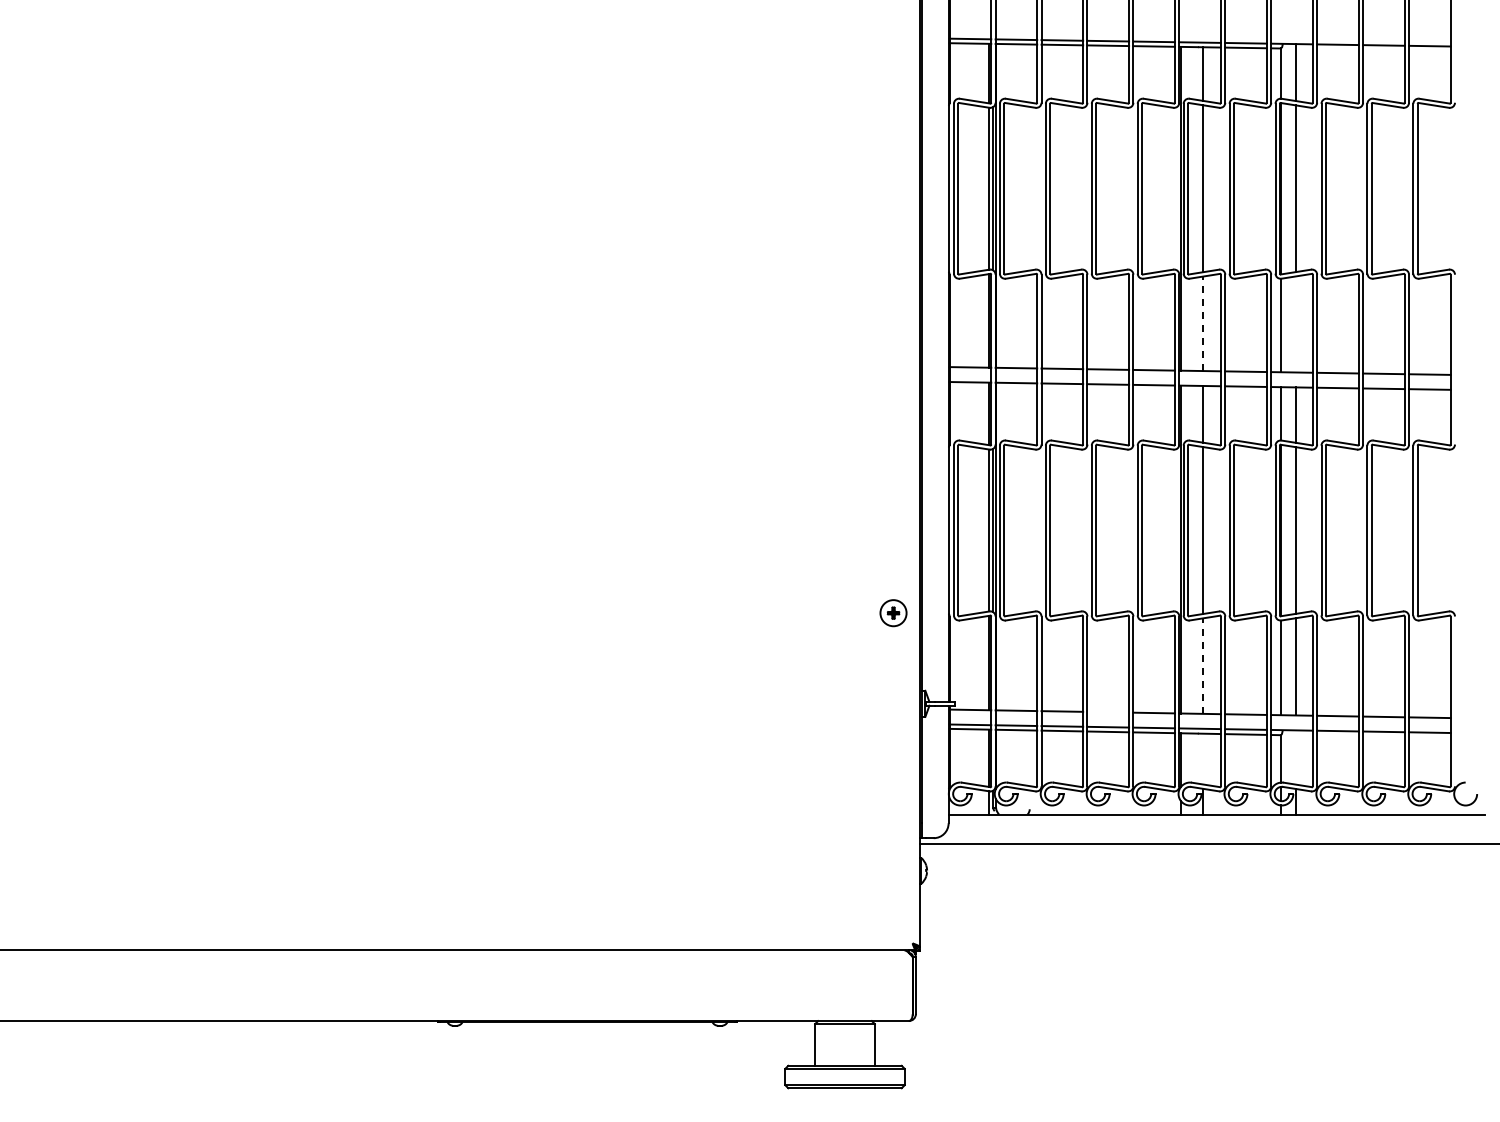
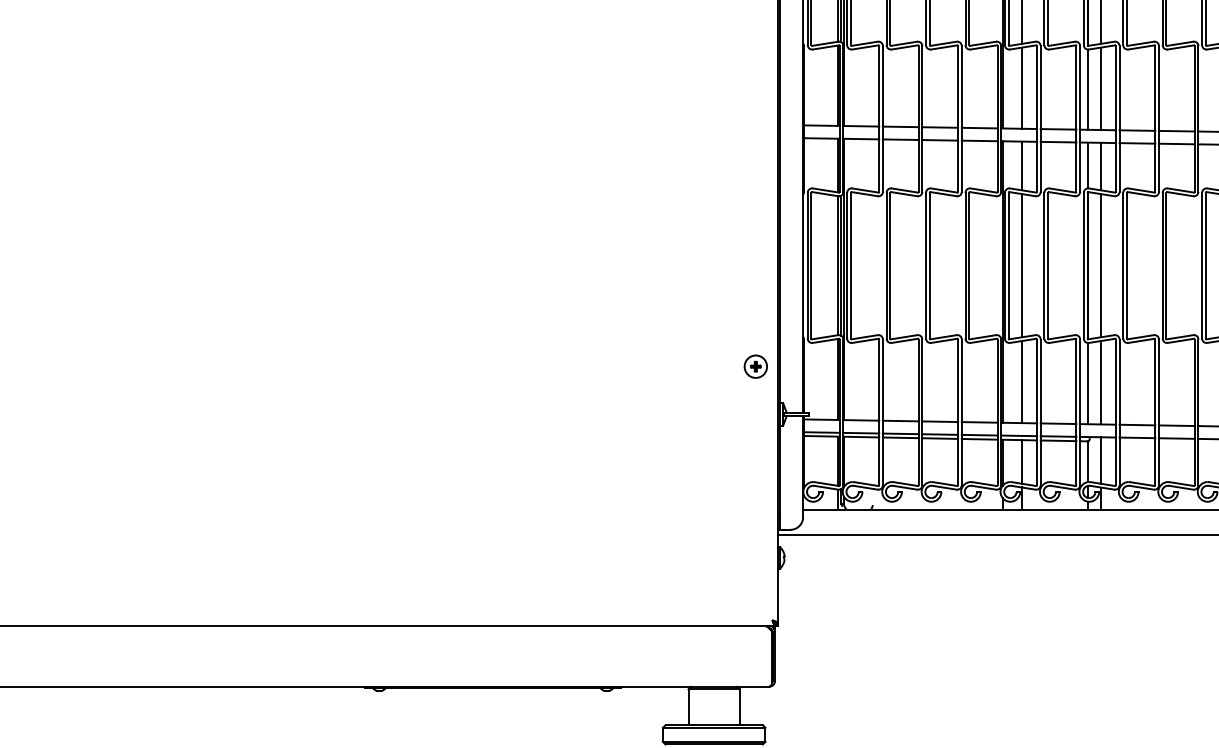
line: (1203, 323) -> (1021, 87), dashed -> solid
line: (1295, 324) -> (1100, 88), added
part: (893, 613) -> (755, 366), moved
line: (1203, 666) -> (1021, 382), dashed -> solid
line: (1108, 711) -> (940, 421), added
line: (1295, 757) -> (1100, 460), added
line: (1203, 758) -> (1021, 461), added

